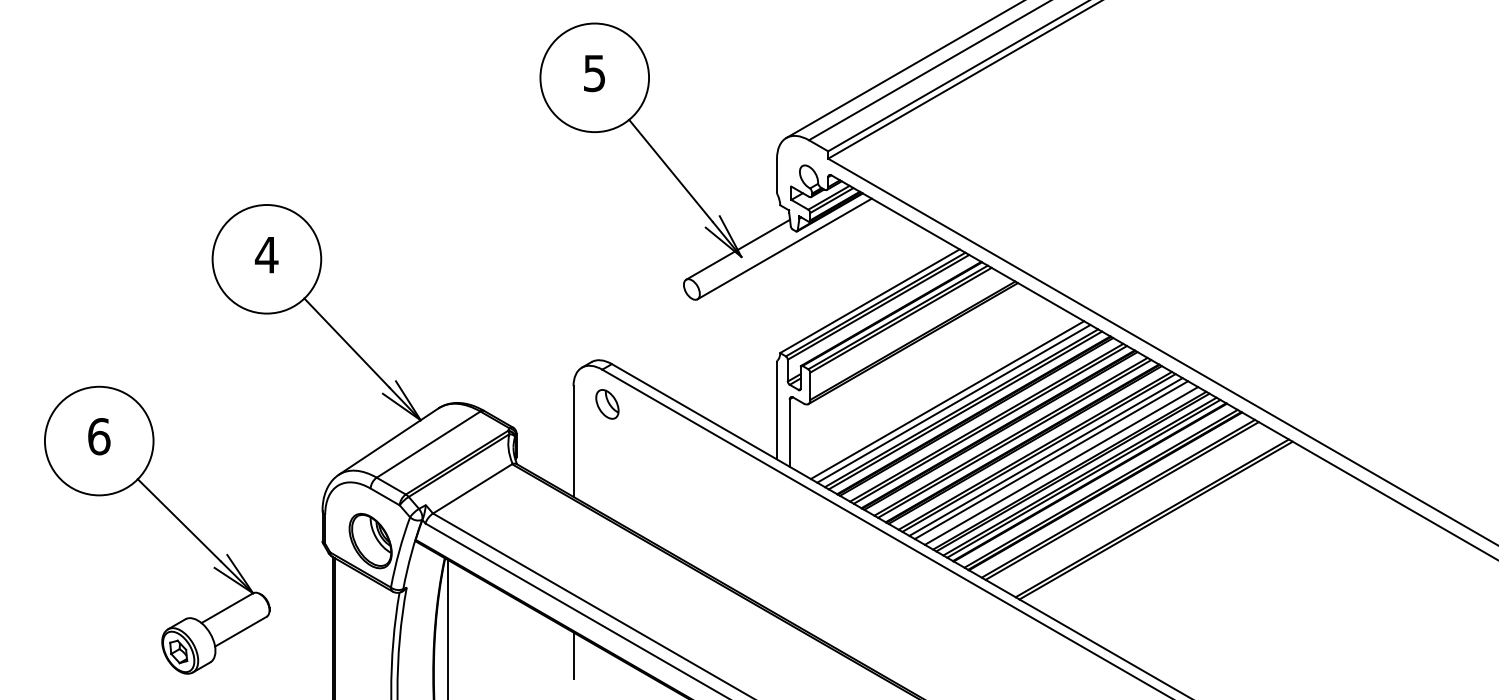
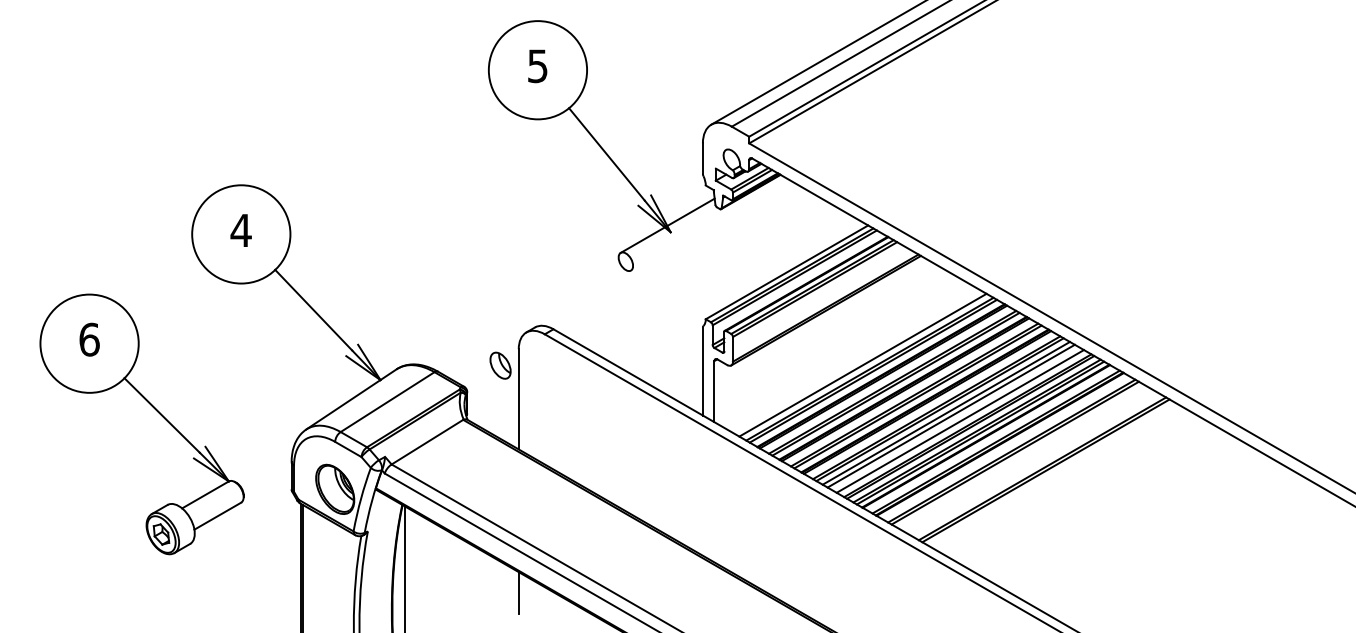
line: (784, 248) -> (709, 224), removed
line: (947, 400) -> (857, 362), removed
part: (607, 404) -> (500, 365), moved
part: (172, 514) -> (155, 410), moved

